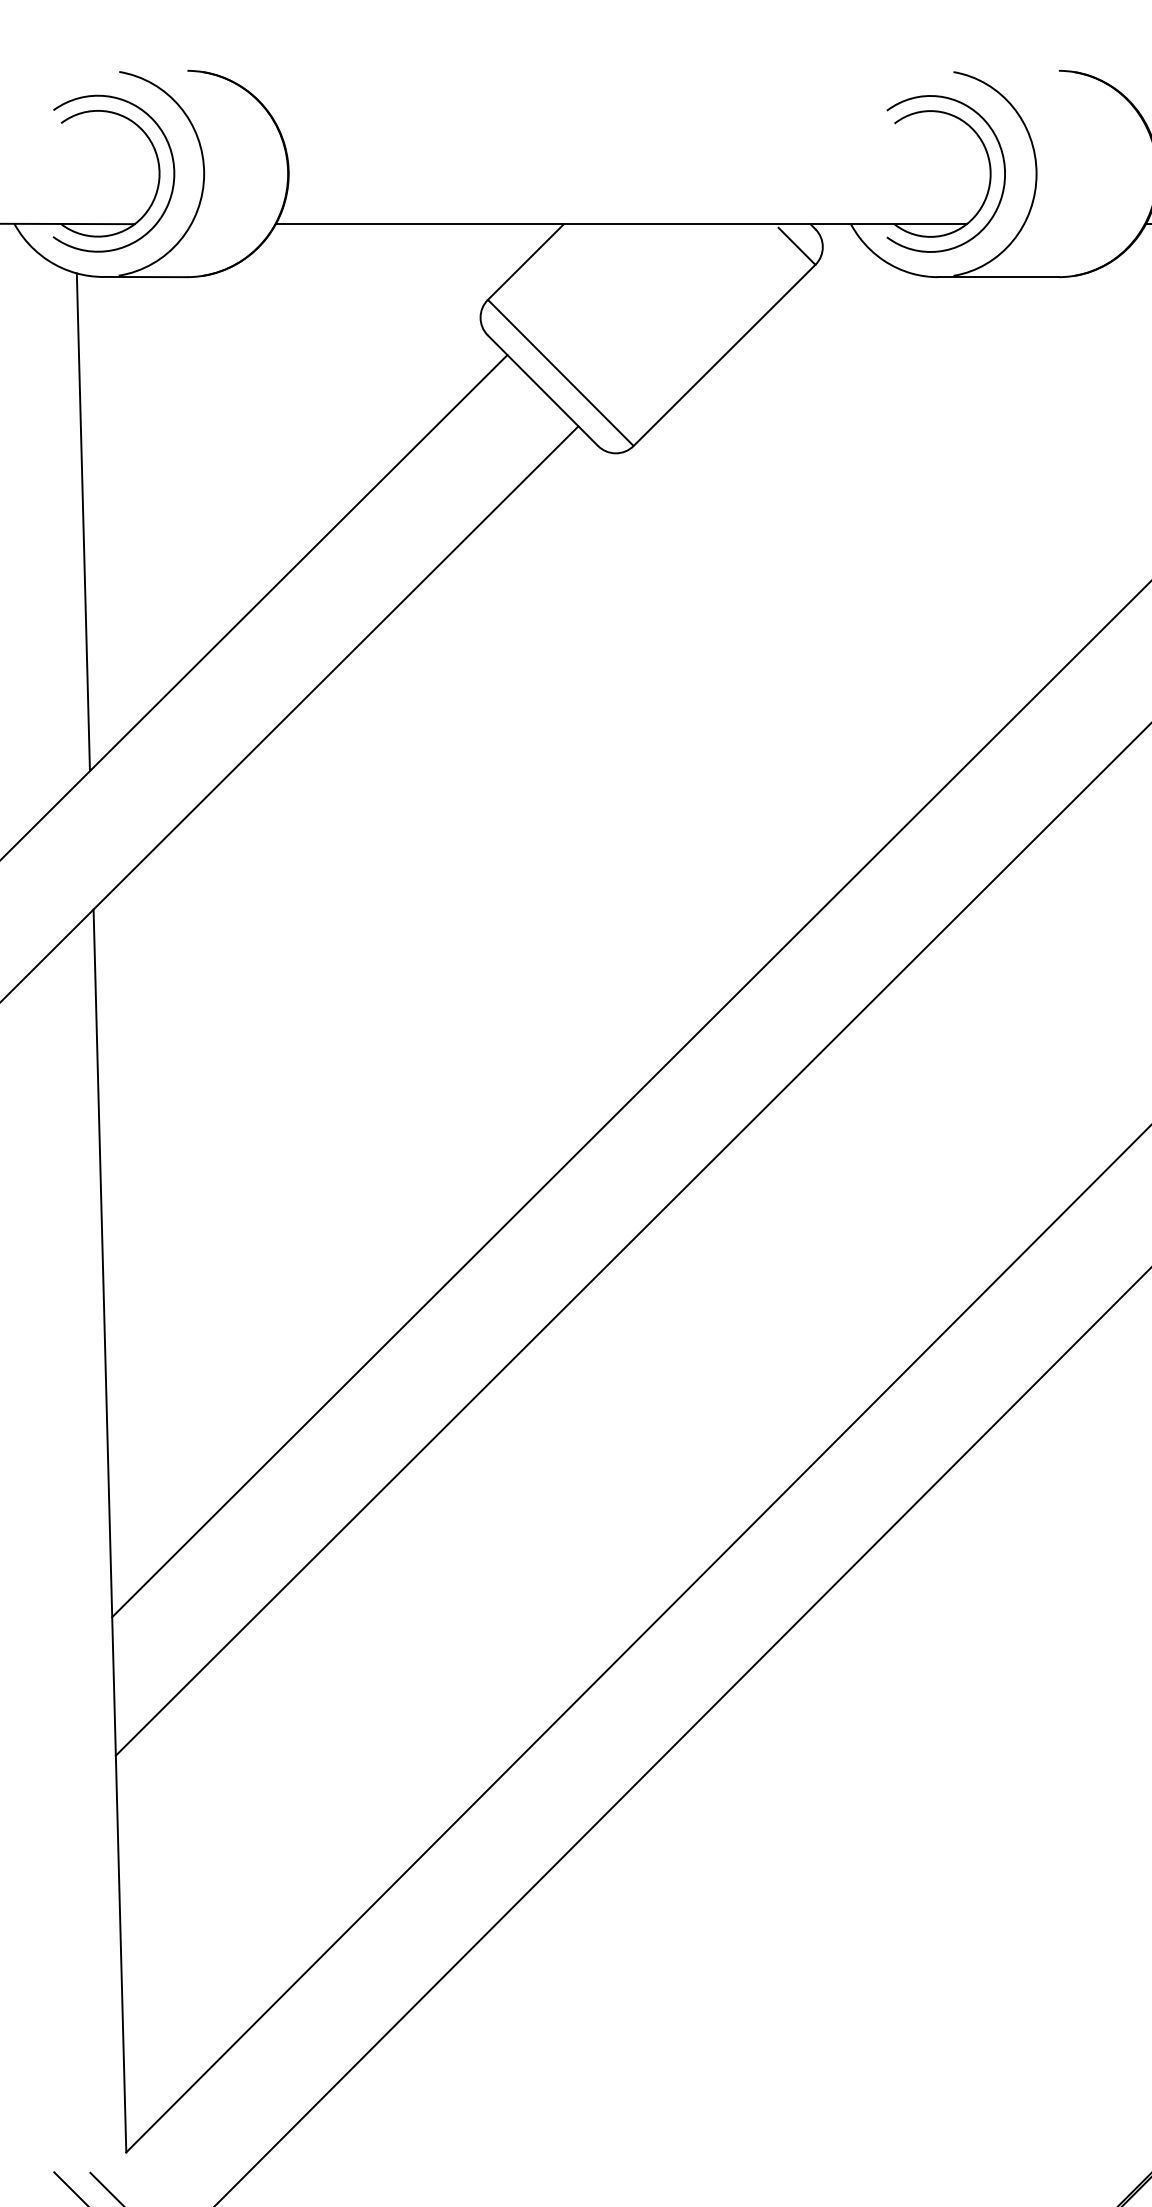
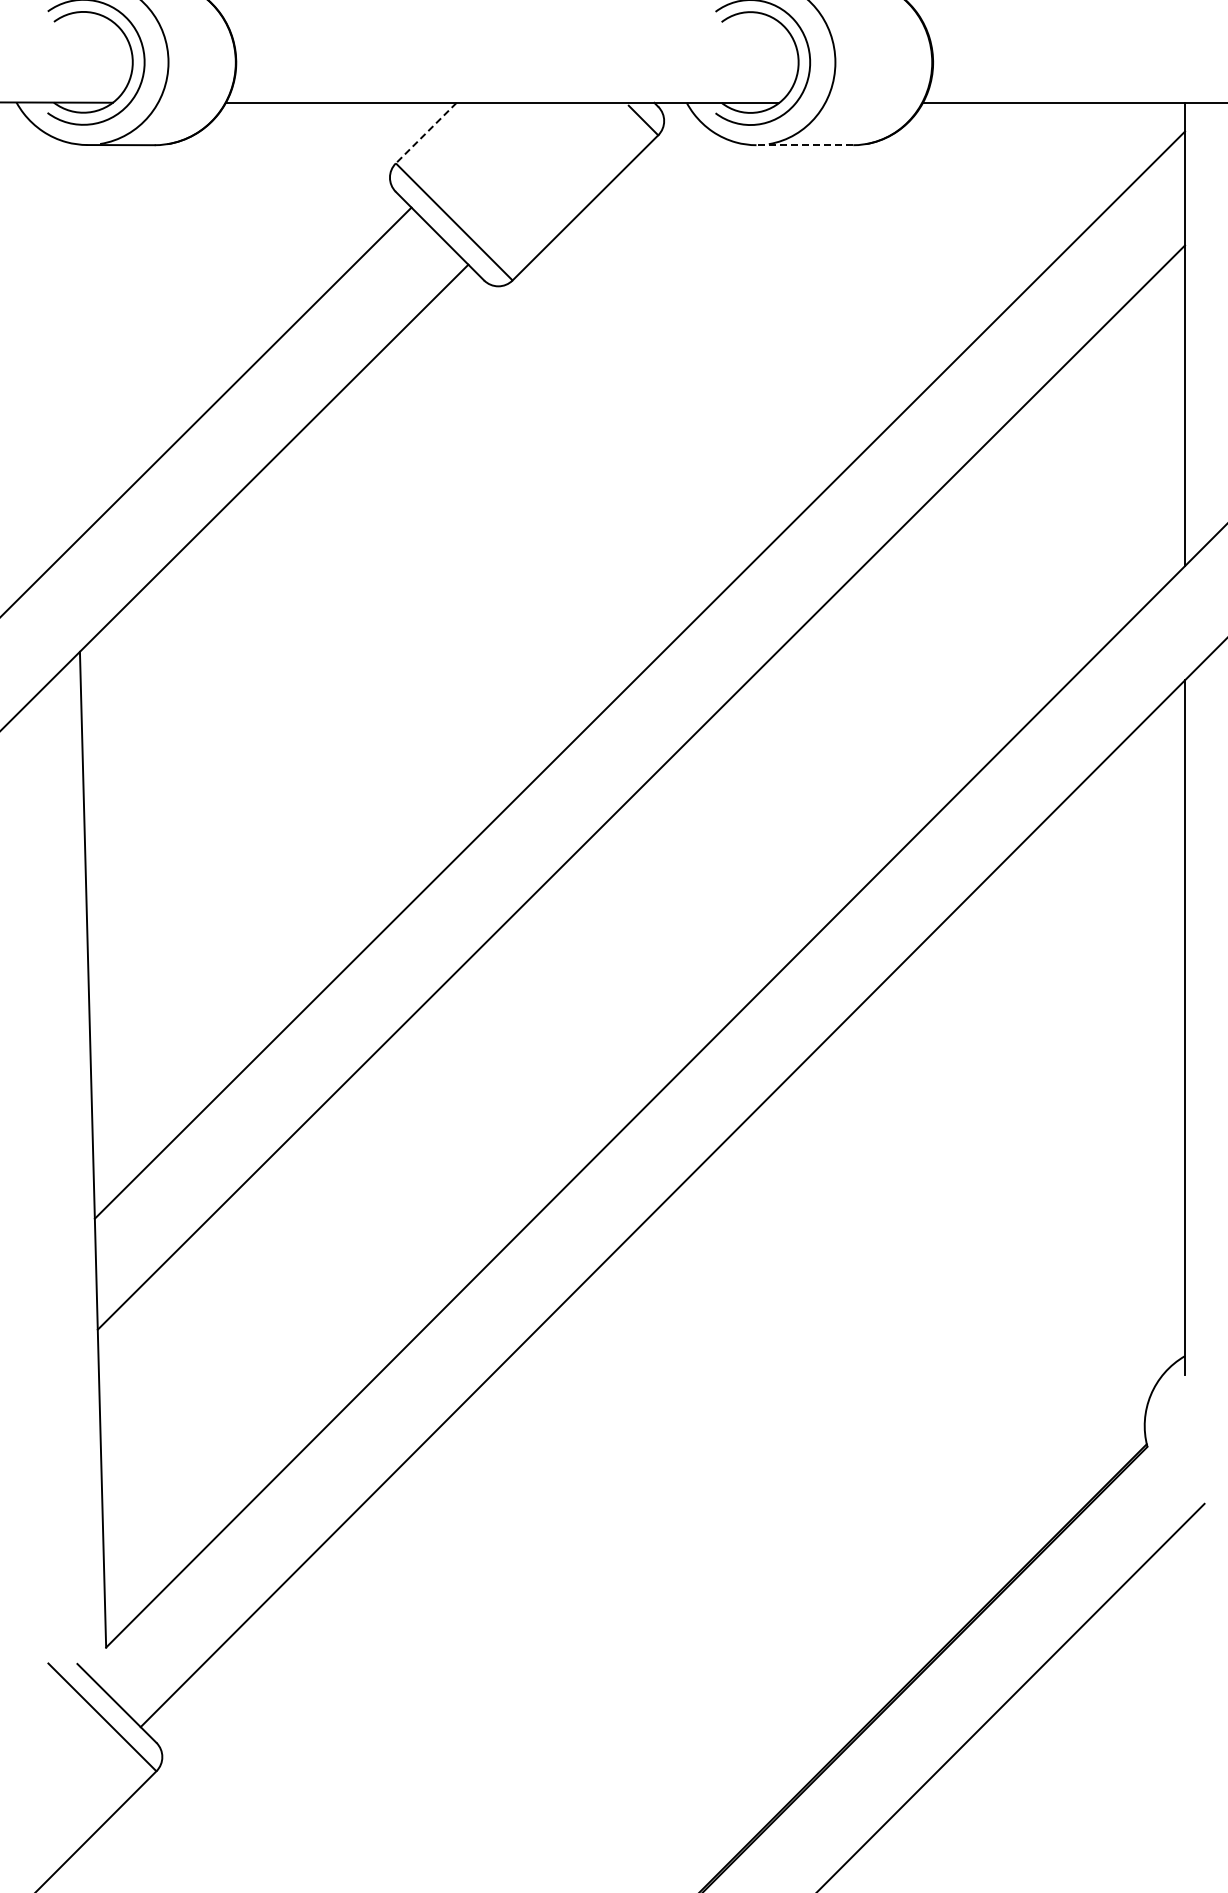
line: (526, 262) -> (426, 133), solid -> dashed
line: (997, 277) -> (804, 145), solid -> dashed
line: (83, 522) -> (71, 341), removed

